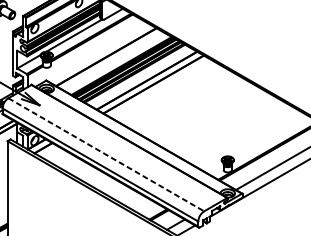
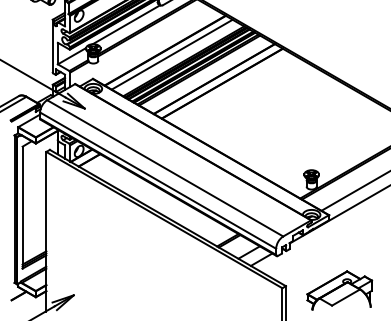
line: (111, 60) -> (171, 54), added
line: (106, 154) -> (165, 168), dashed -> solid

